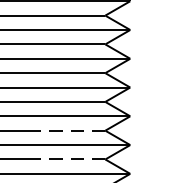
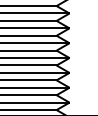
line: (68, 130) -> (37, 65), dashed -> solid
line: (68, 159) -> (37, 80), dashed -> solid

